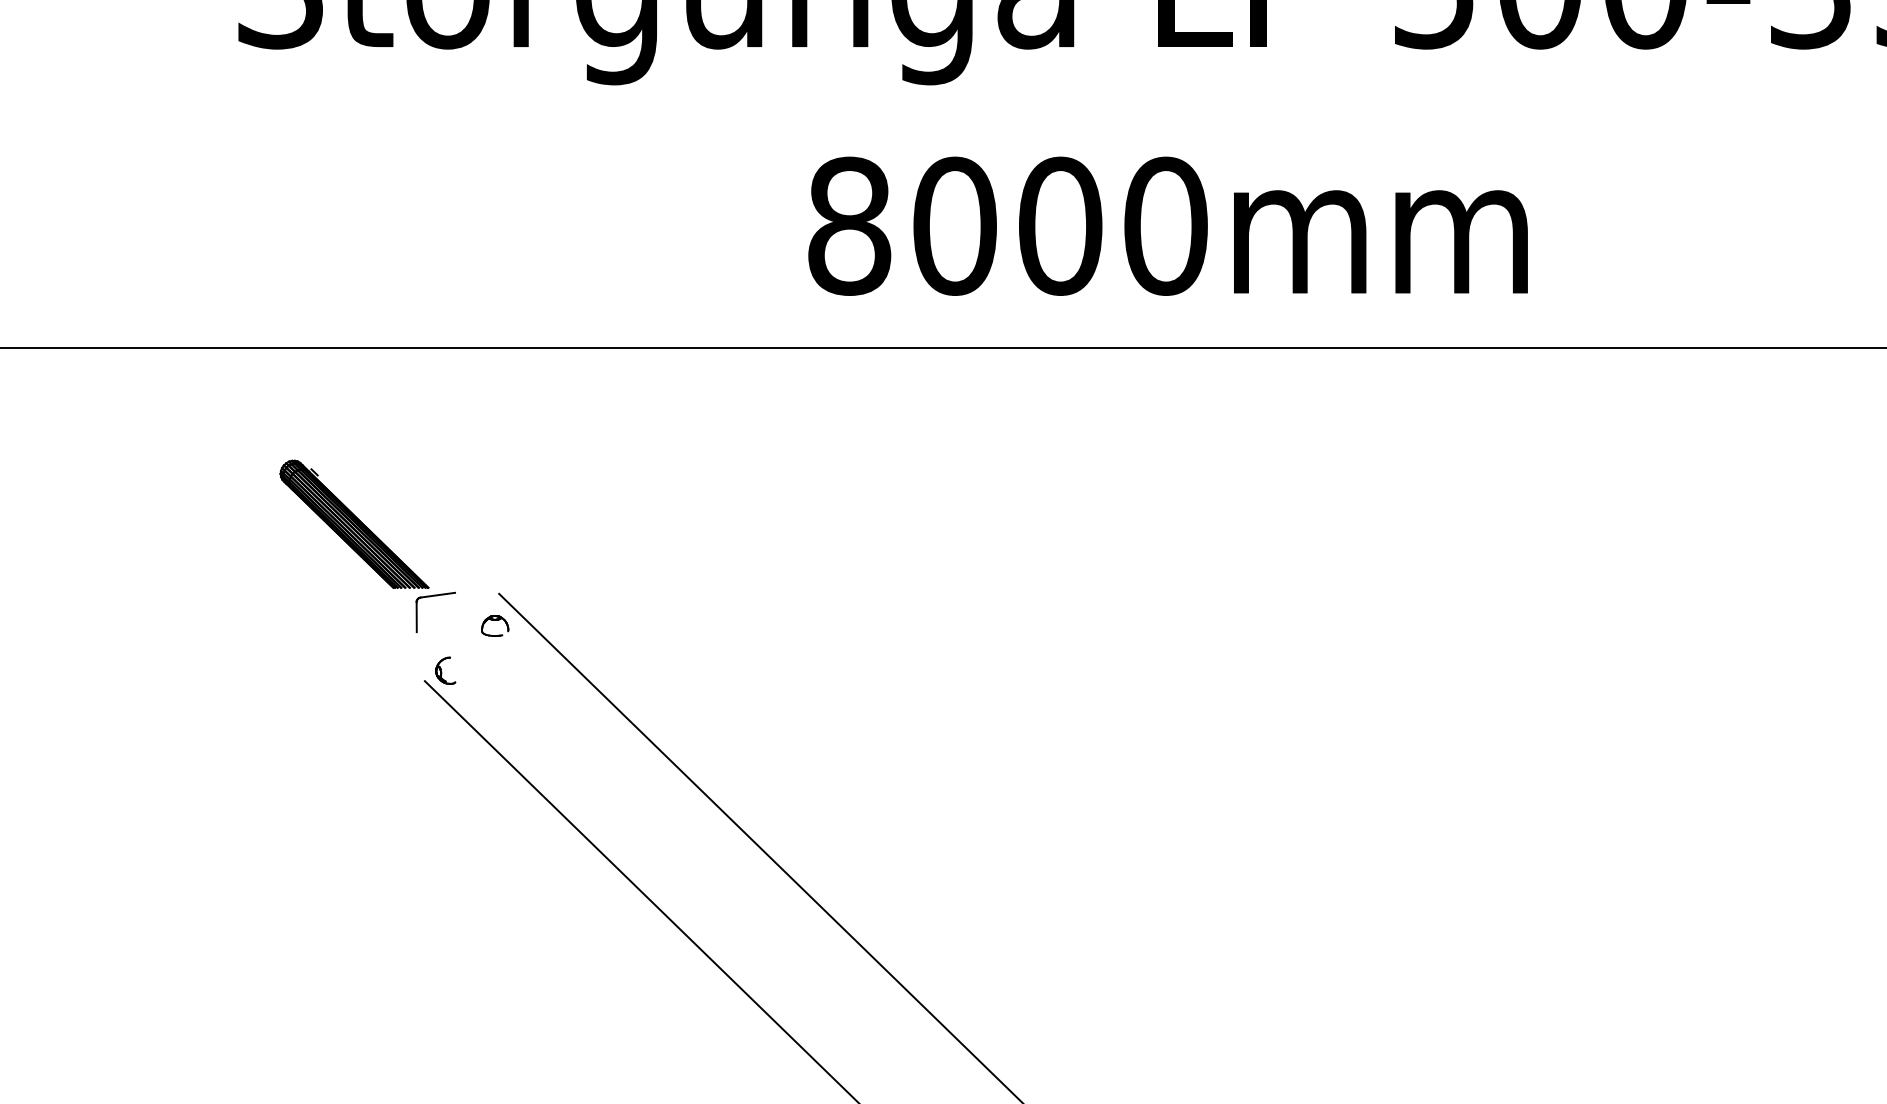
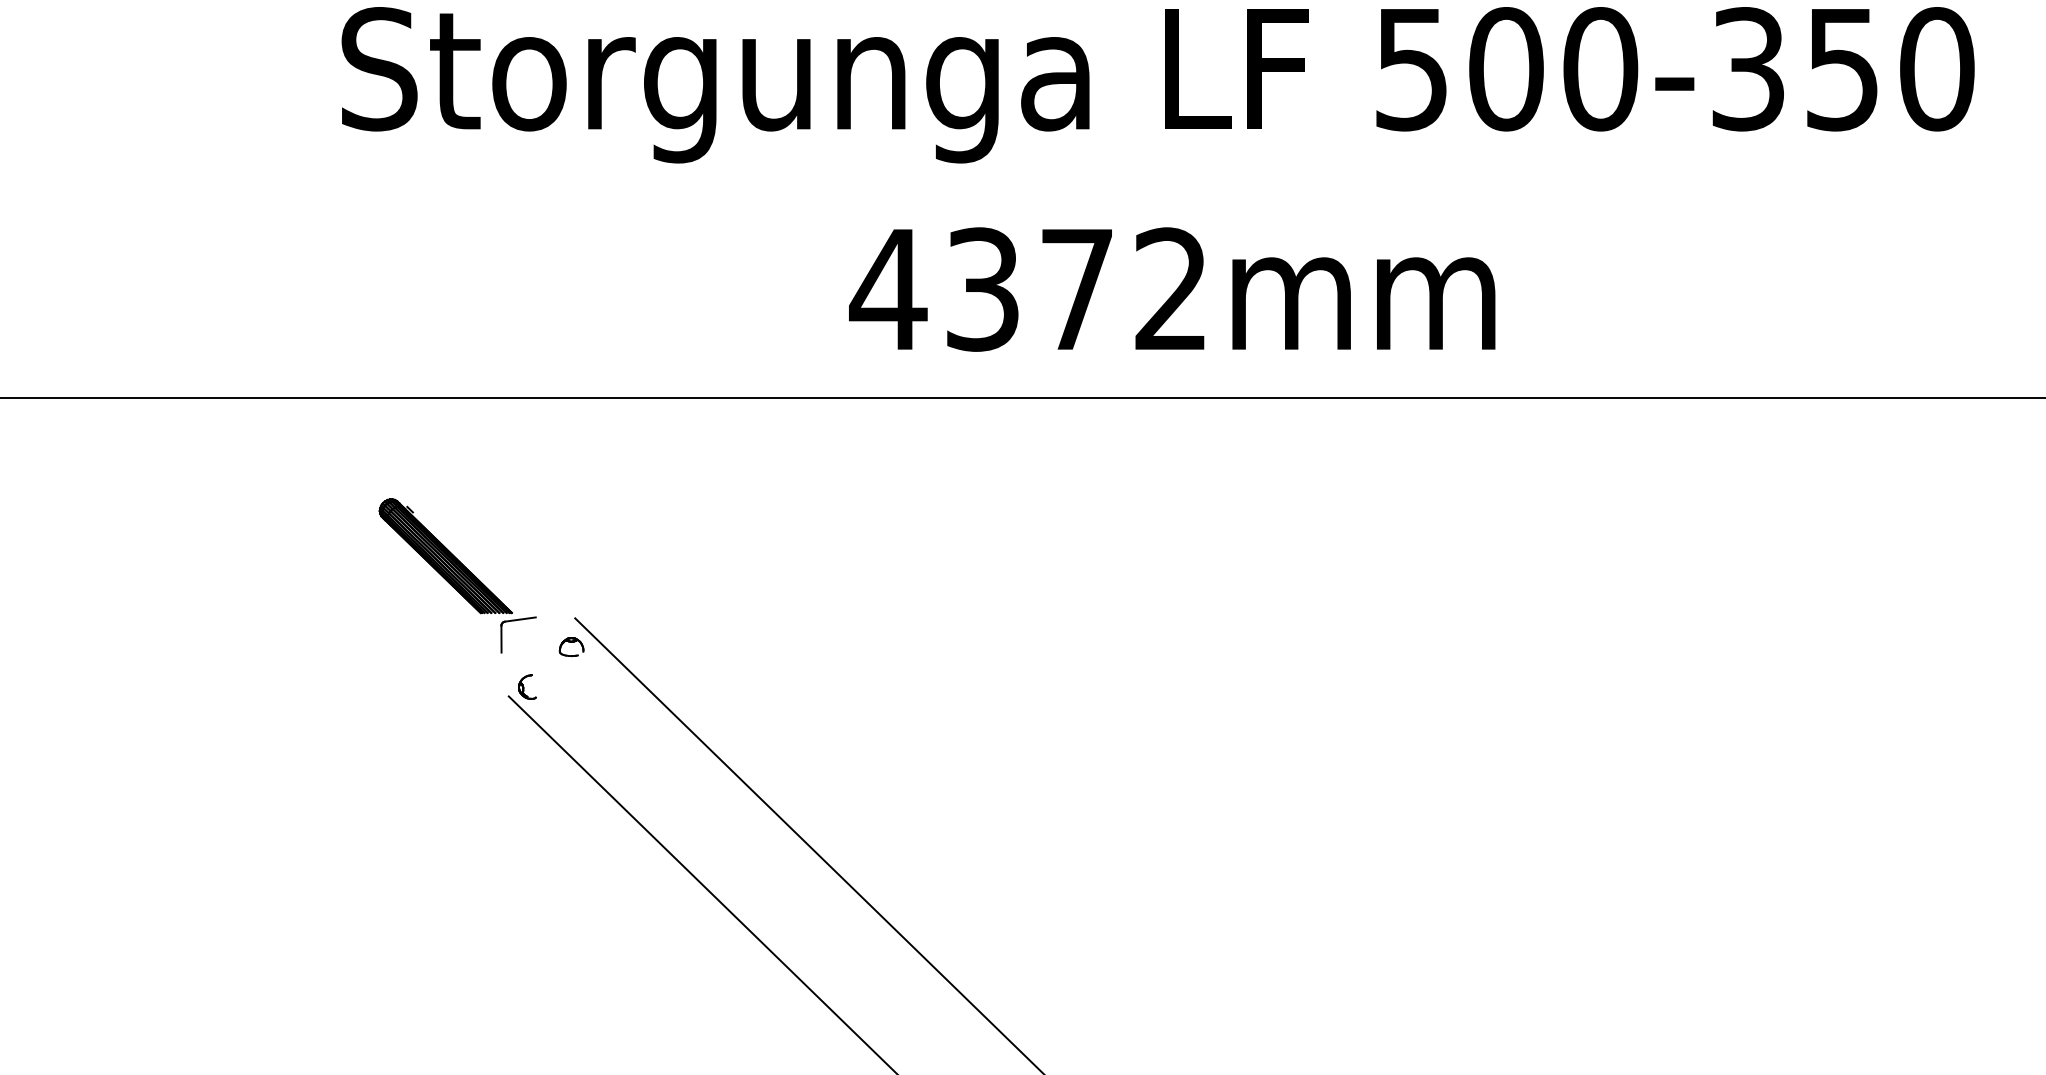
text: (1007, 226) -> (1029, 289), 8000mm -> 4372mm

